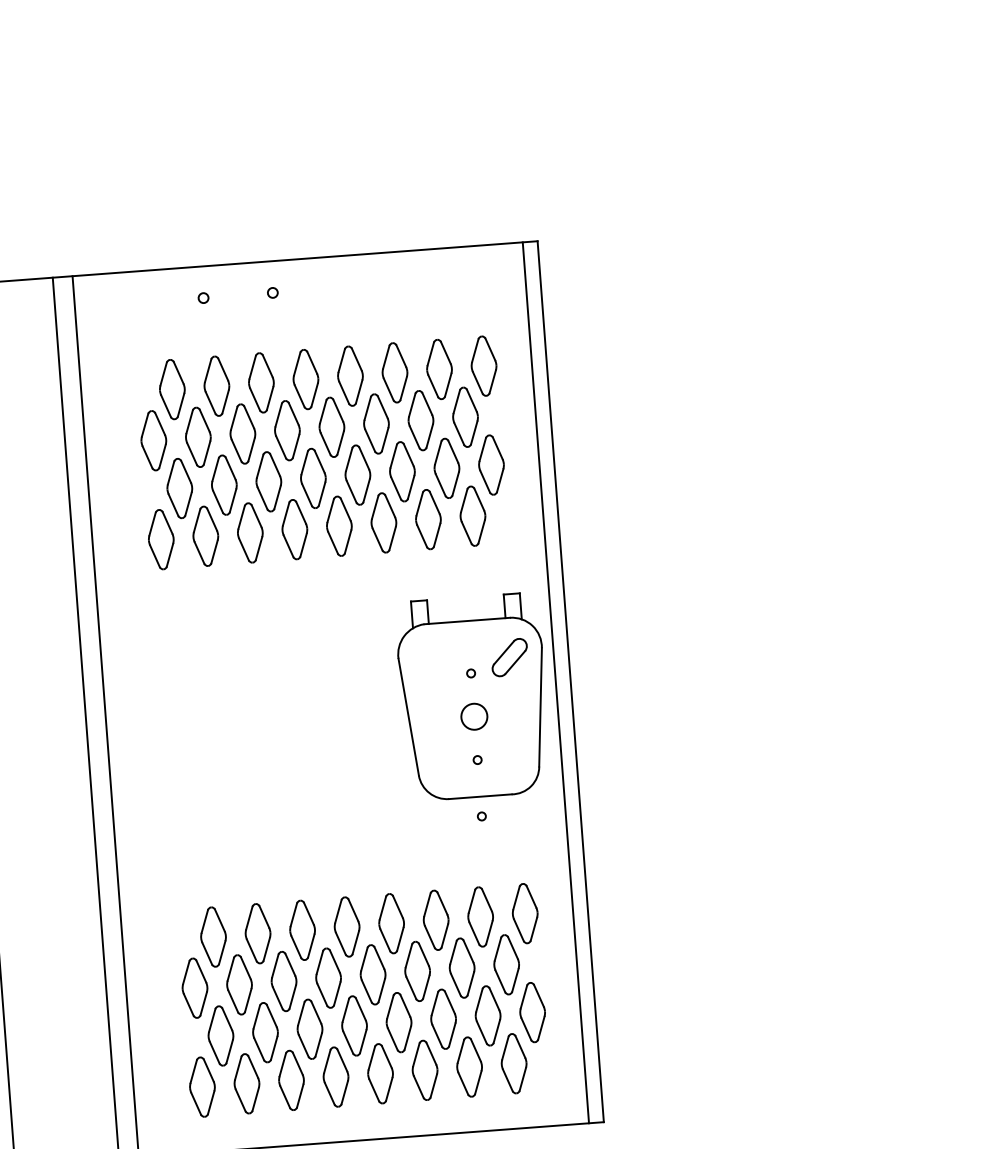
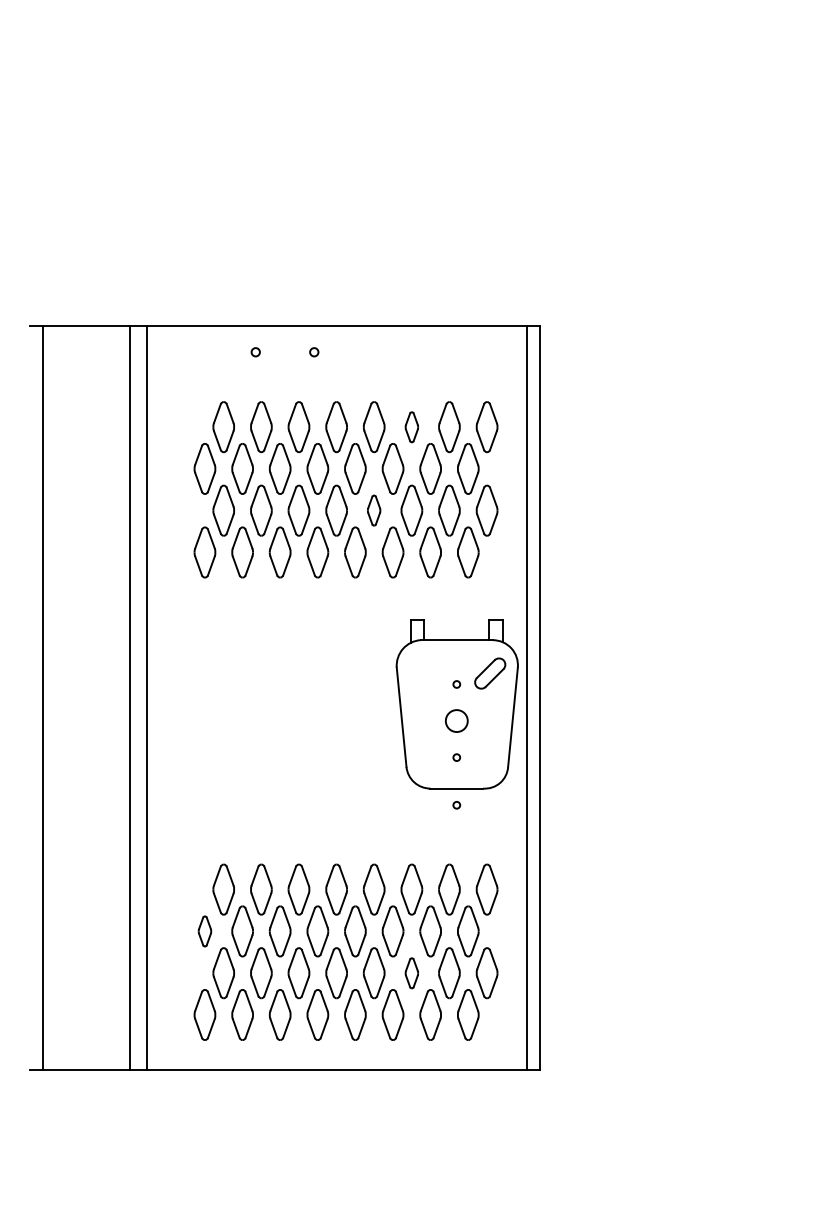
part: (394, 373) -> (411, 427), size x0.6
part: (357, 474) -> (373, 510), size x0.6
part: (194, 988) -> (204, 931), size x0.6
part: (443, 1019) -> (411, 973), size x0.6

